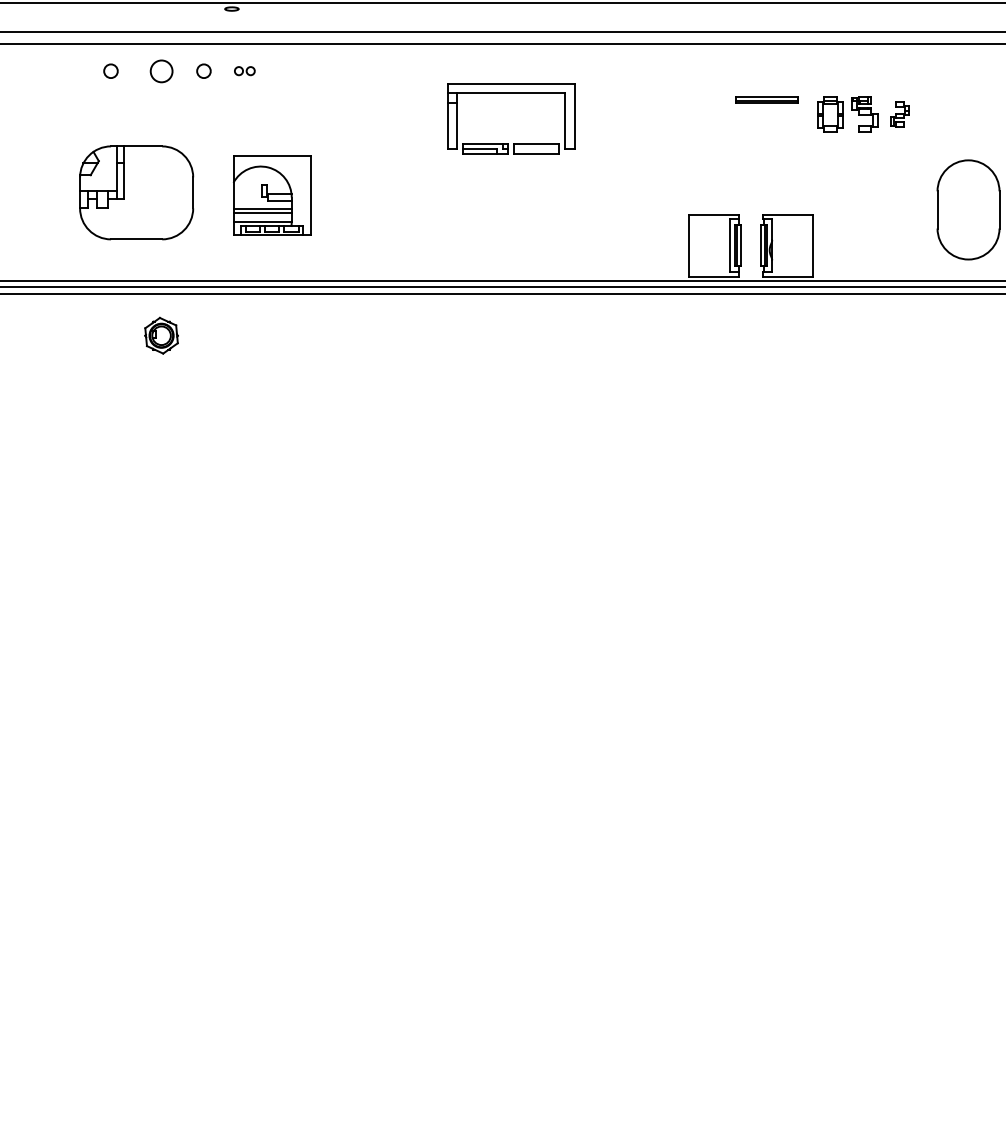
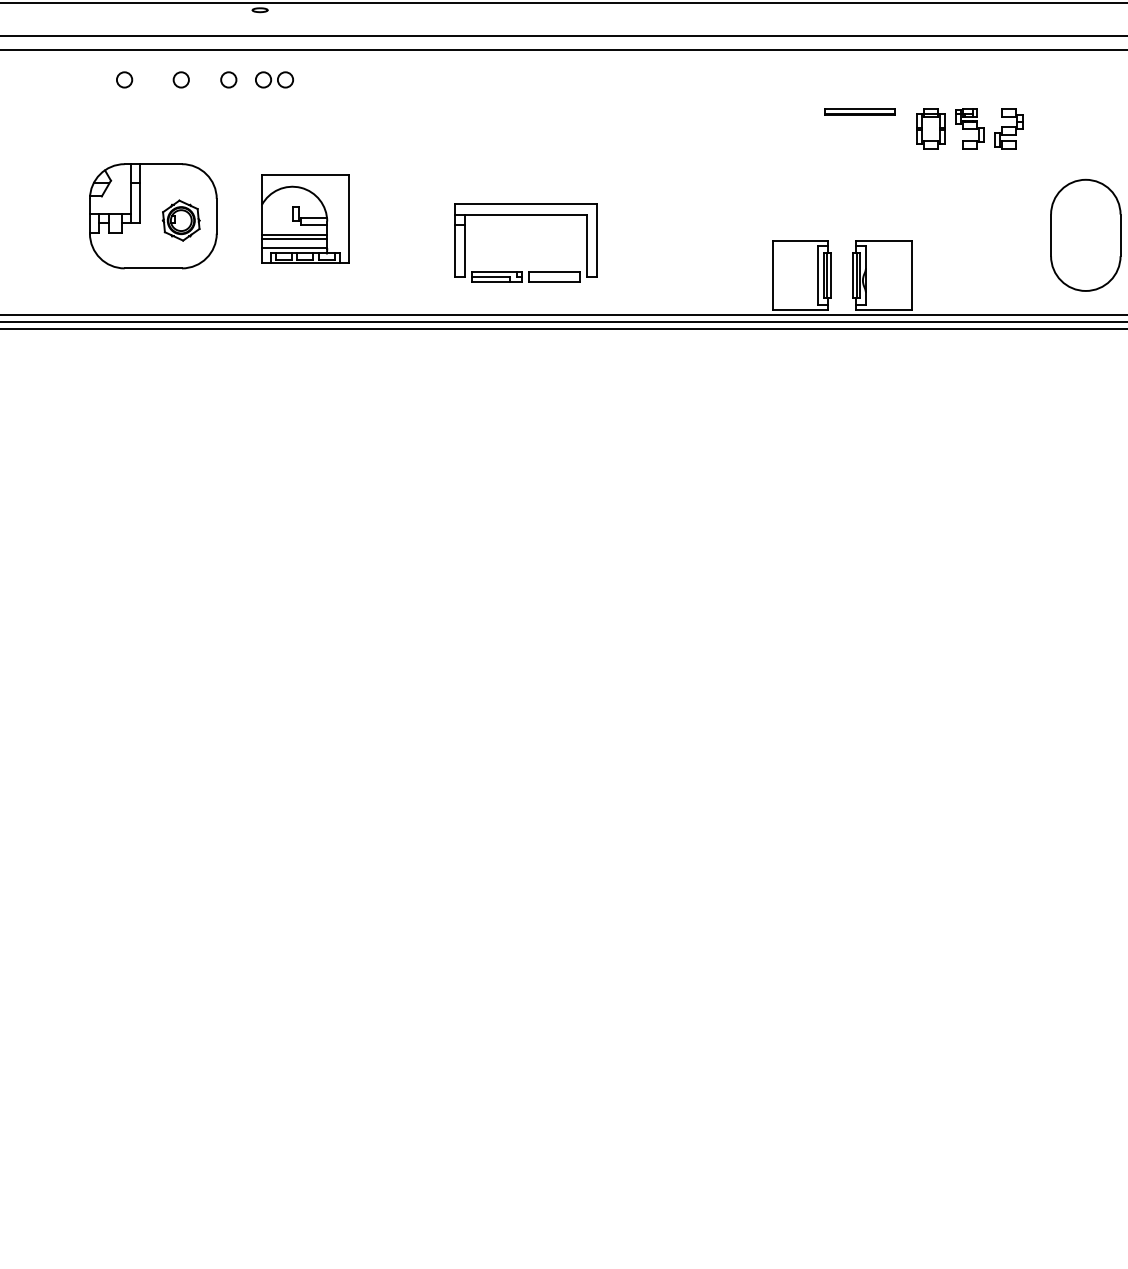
circle: (161, 70) -> (181, 79), size x0.62
part: (244, 70) -> (274, 79), size x1.67
part: (511, 93) -> (526, 214), moved
part: (899, 114) -> (1008, 128), size x1.43
part: (161, 335) -> (181, 220), moved

